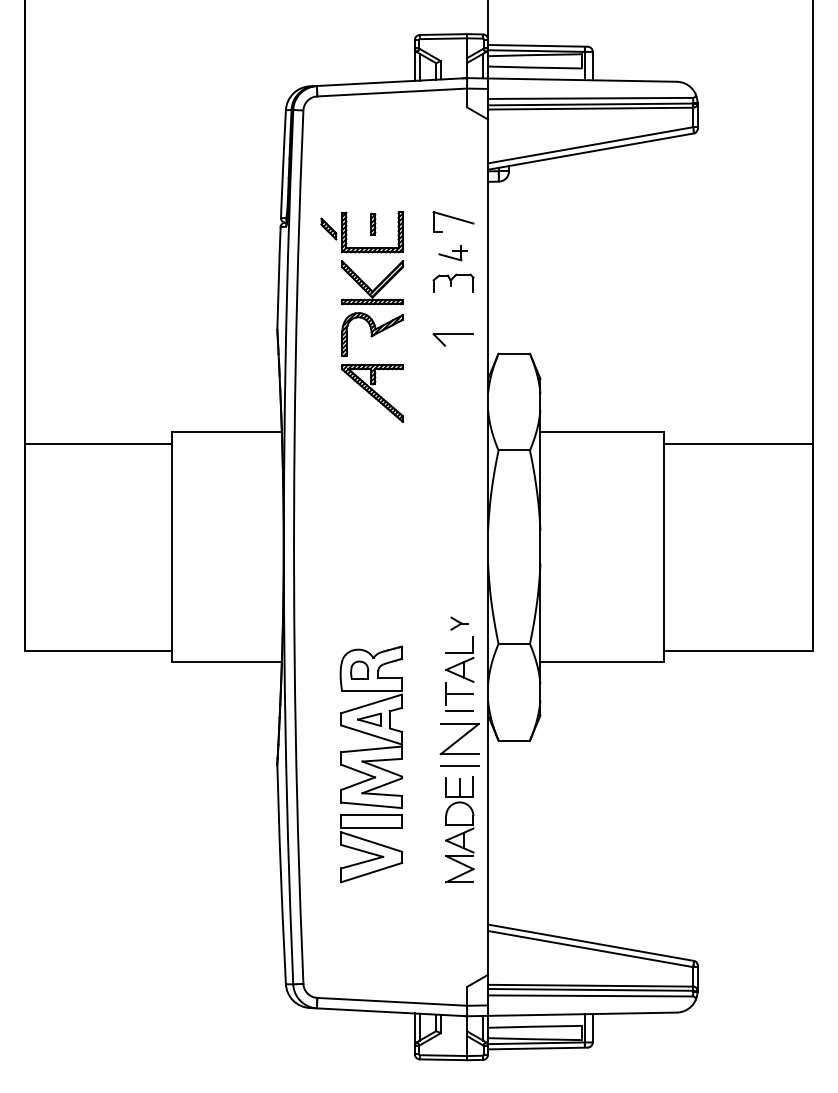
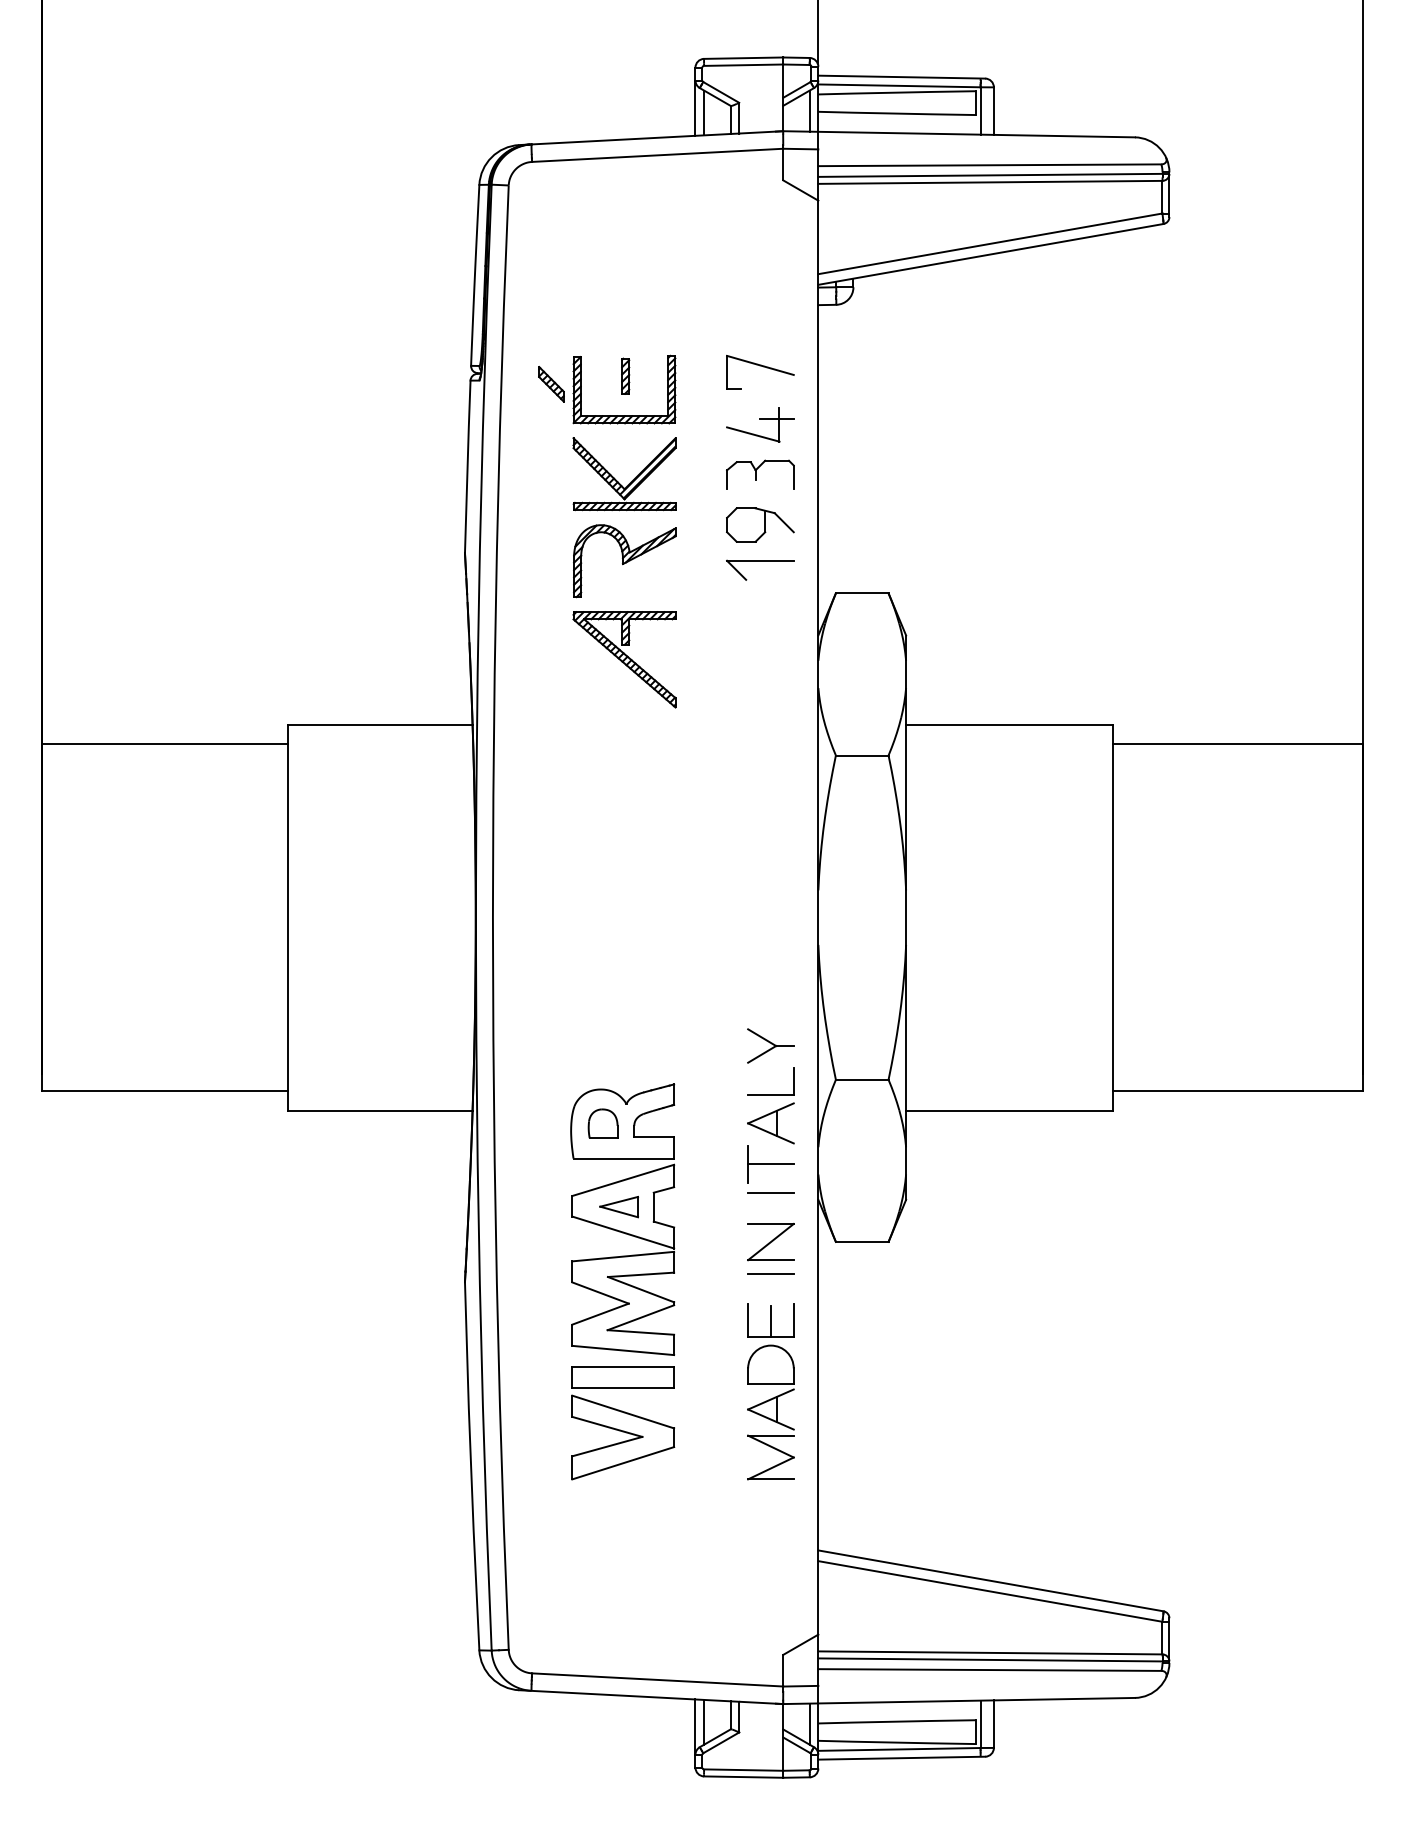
part: (452, 253) -> (758, 425), size x1.43
part: (453, 312) -> (760, 524), added
part: (459, 623) -> (770, 1045), size x1.67
part: (459, 744) -> (770, 1248), size x0.71

